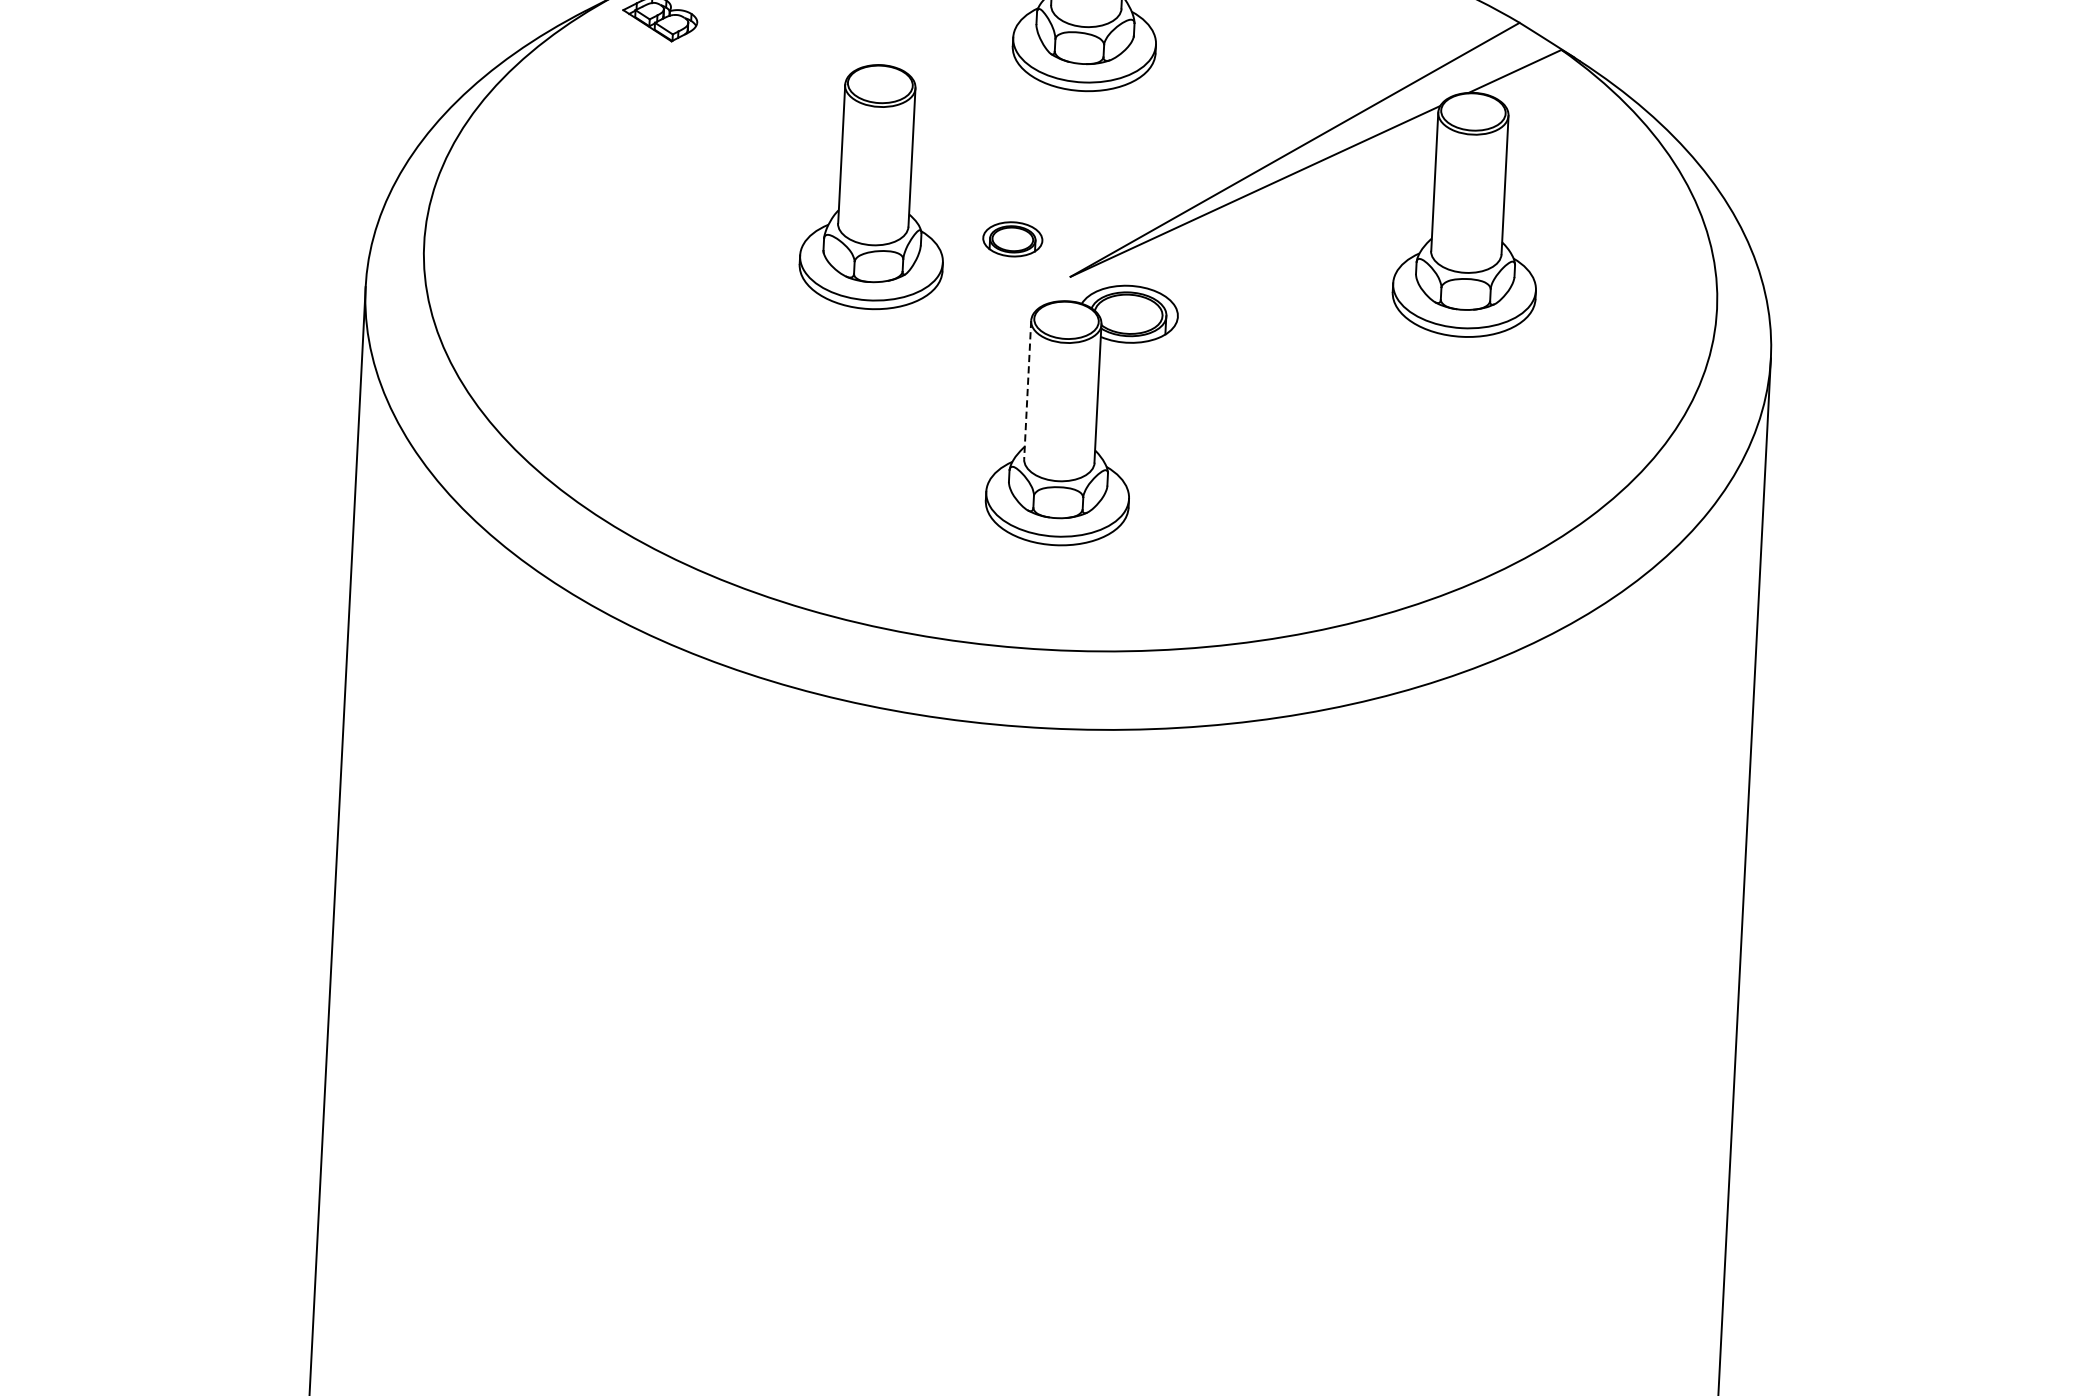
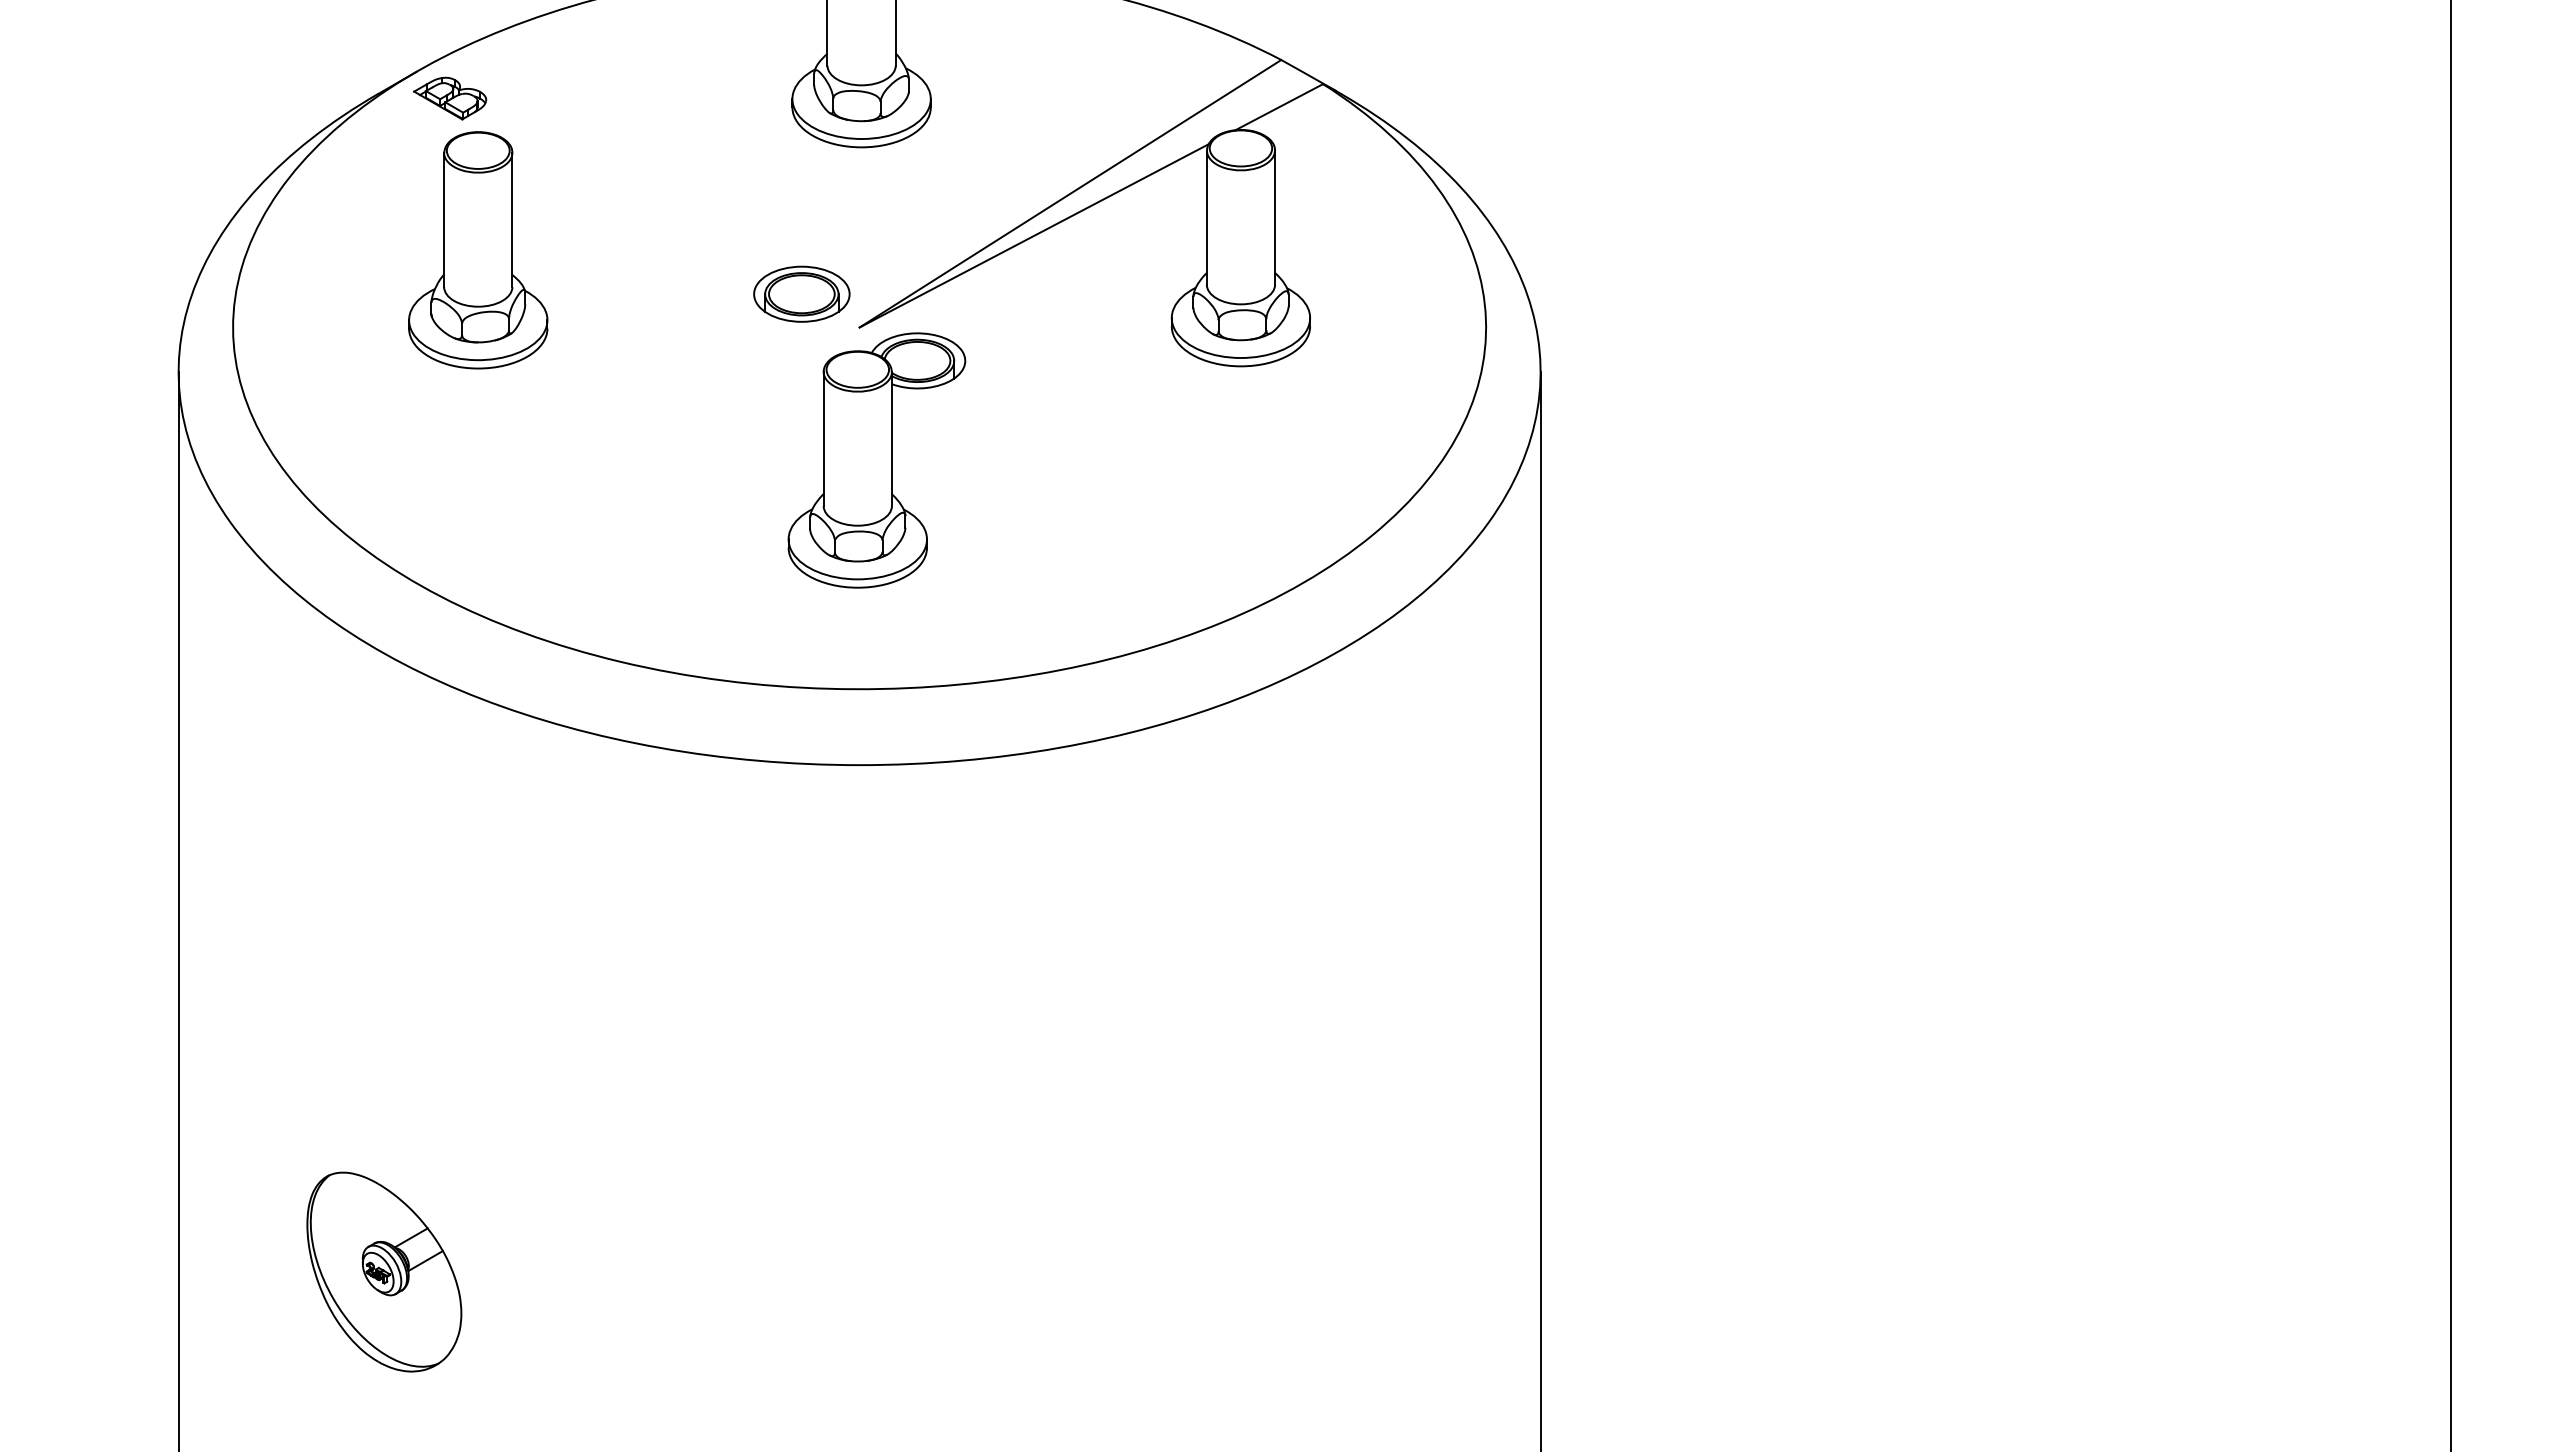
part: (875, 187) -> (478, 250), moved
part: (1012, 238) -> (801, 293), size x1.67
line: (1027, 390) -> (823, 439), dashed -> solid
part: (531, 1225) -> (384, 1271), added

